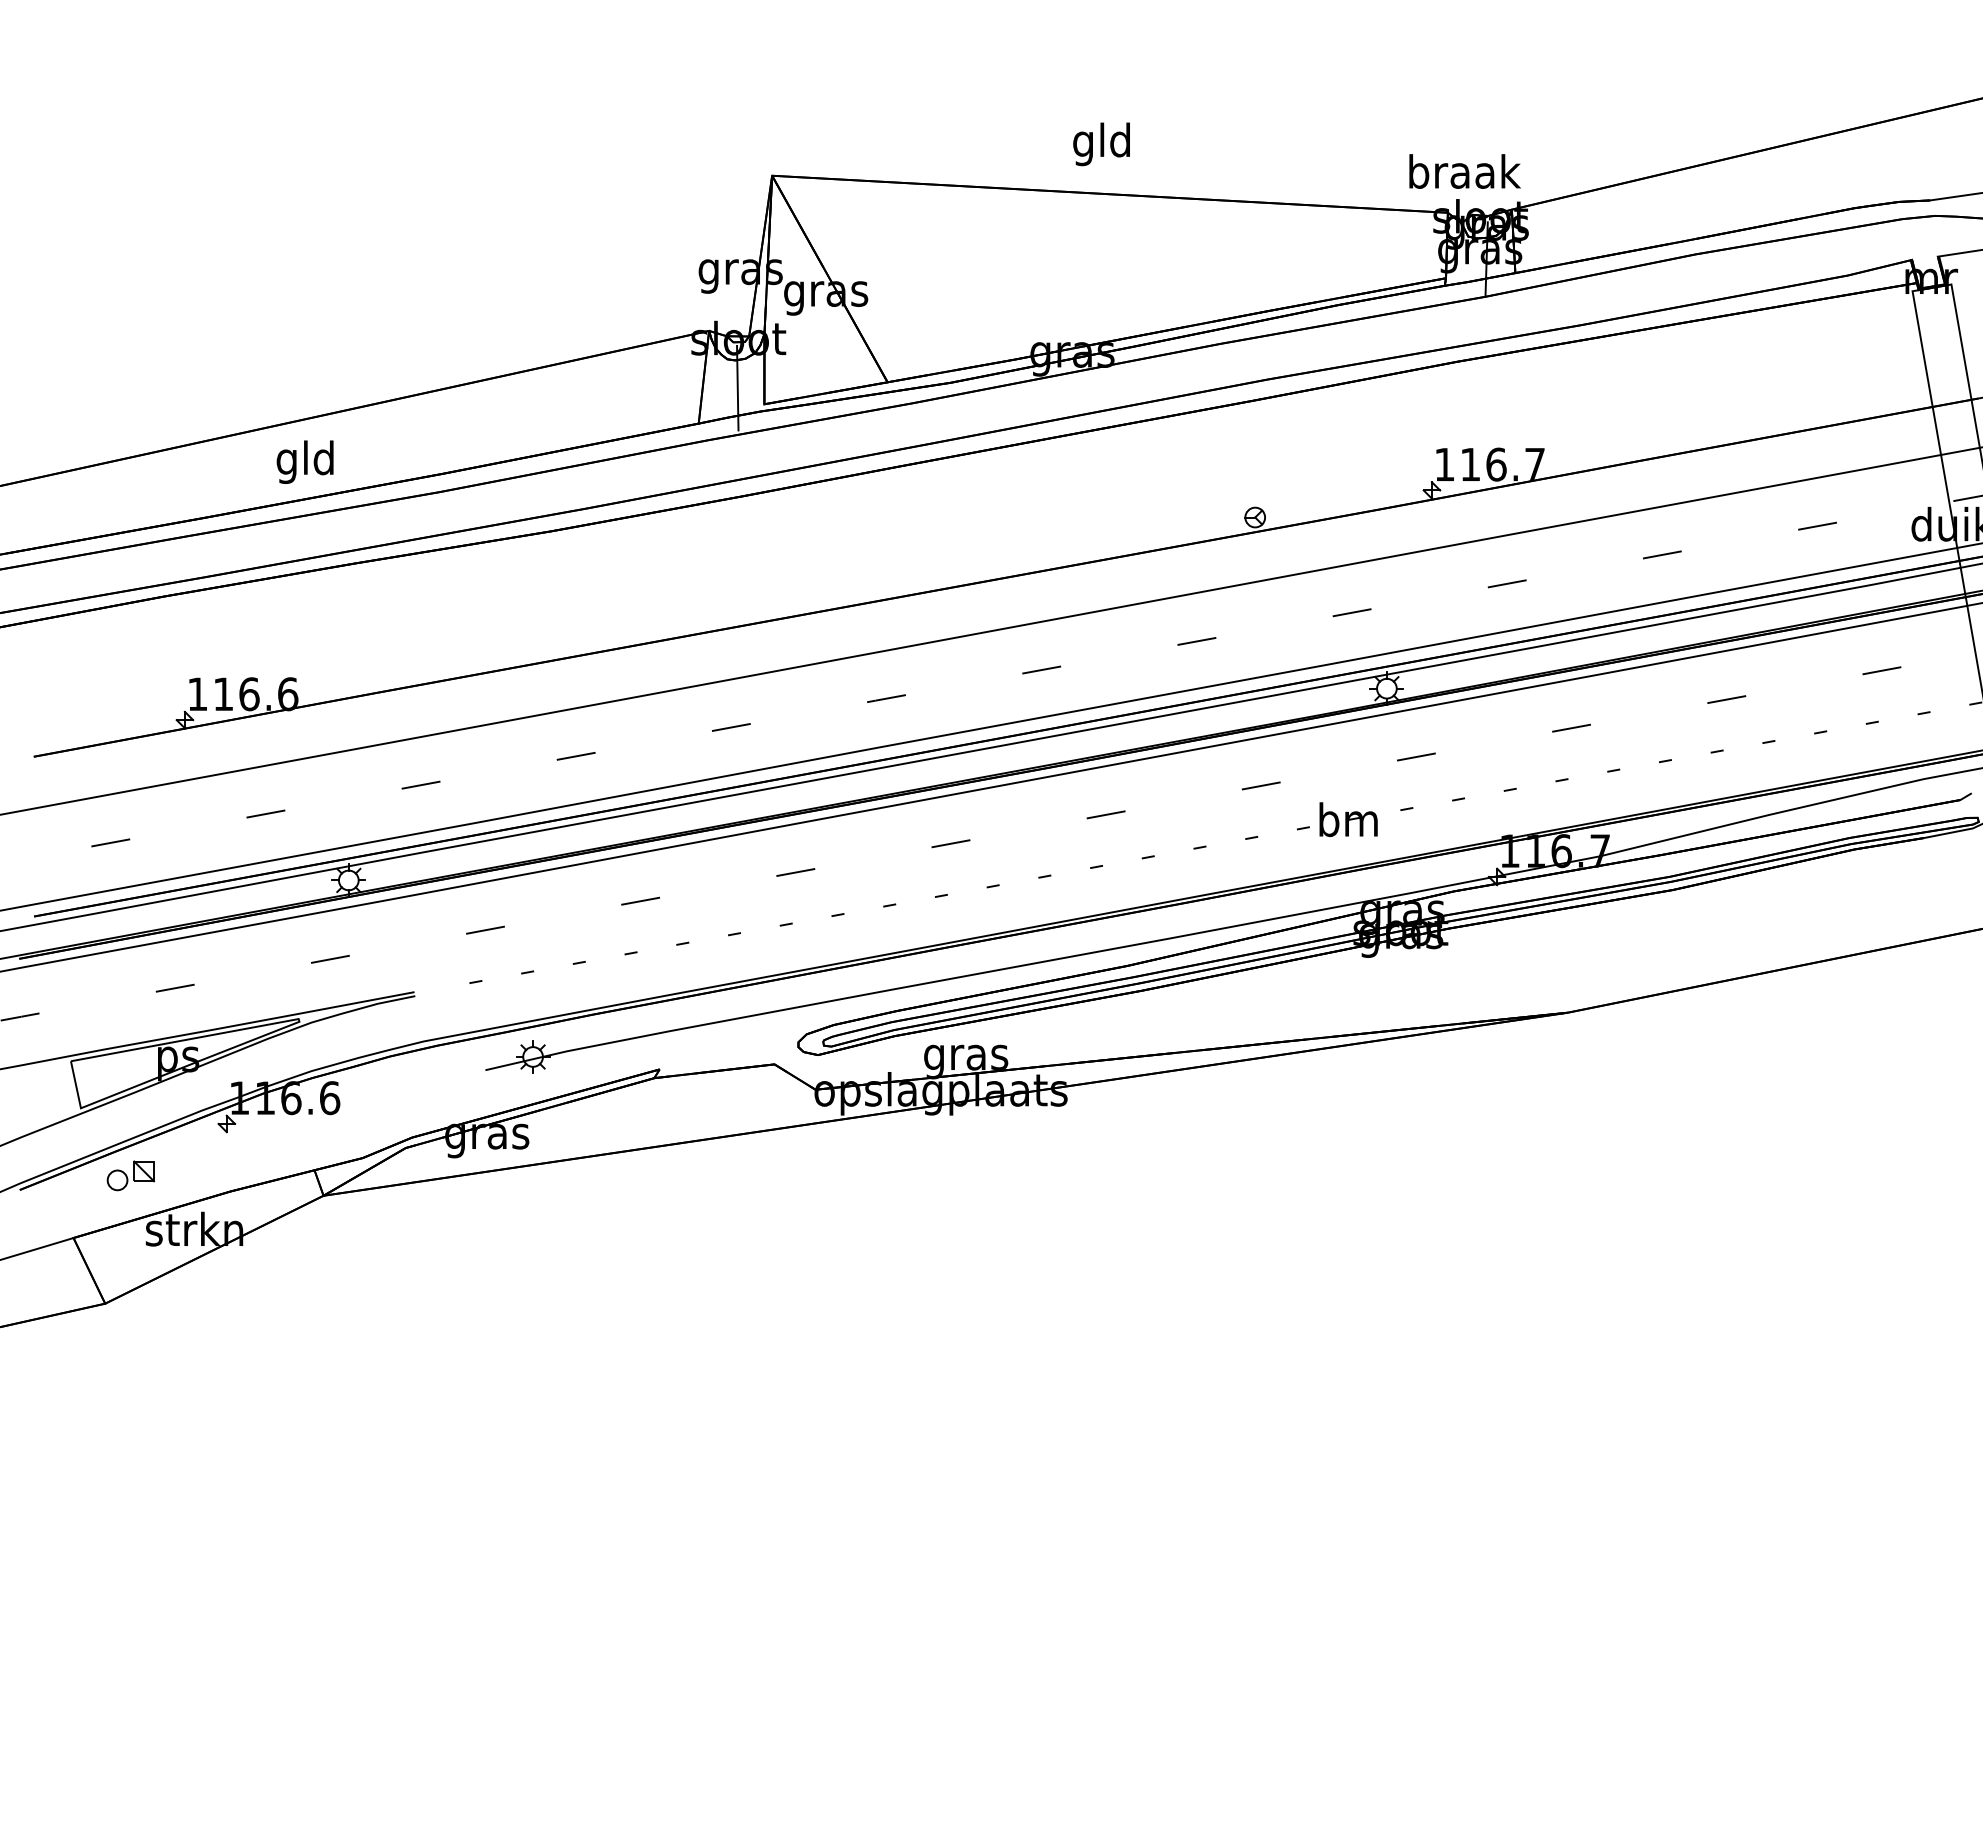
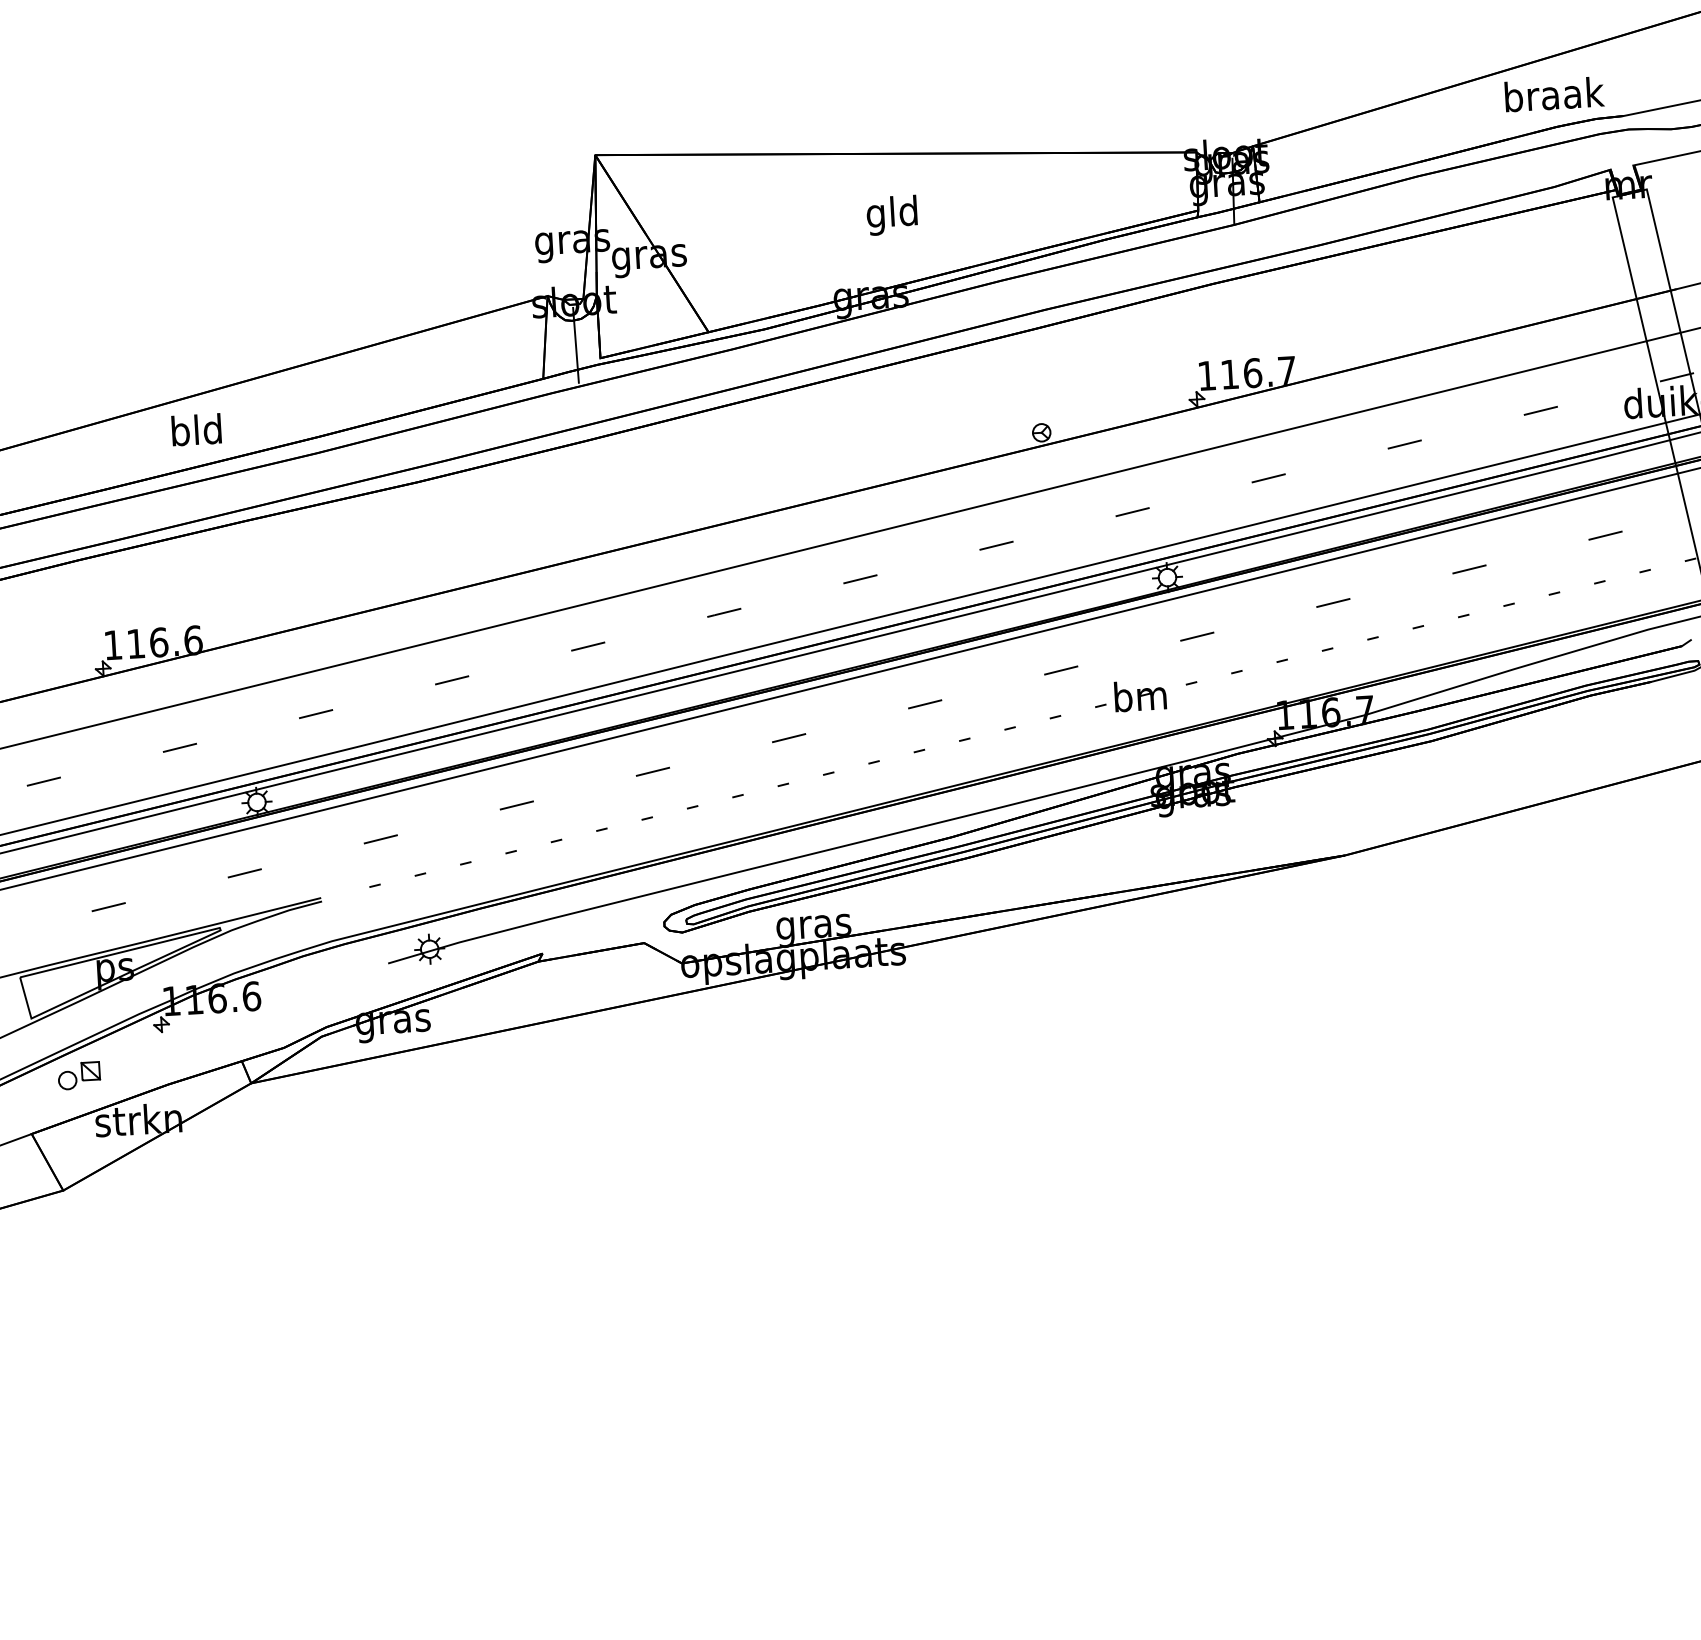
text: (1101, 144) -> (892, 215), moved
text: (1464, 171) -> (1554, 94), moved
text: (286, 461) -> (179, 434), gld -> bld

